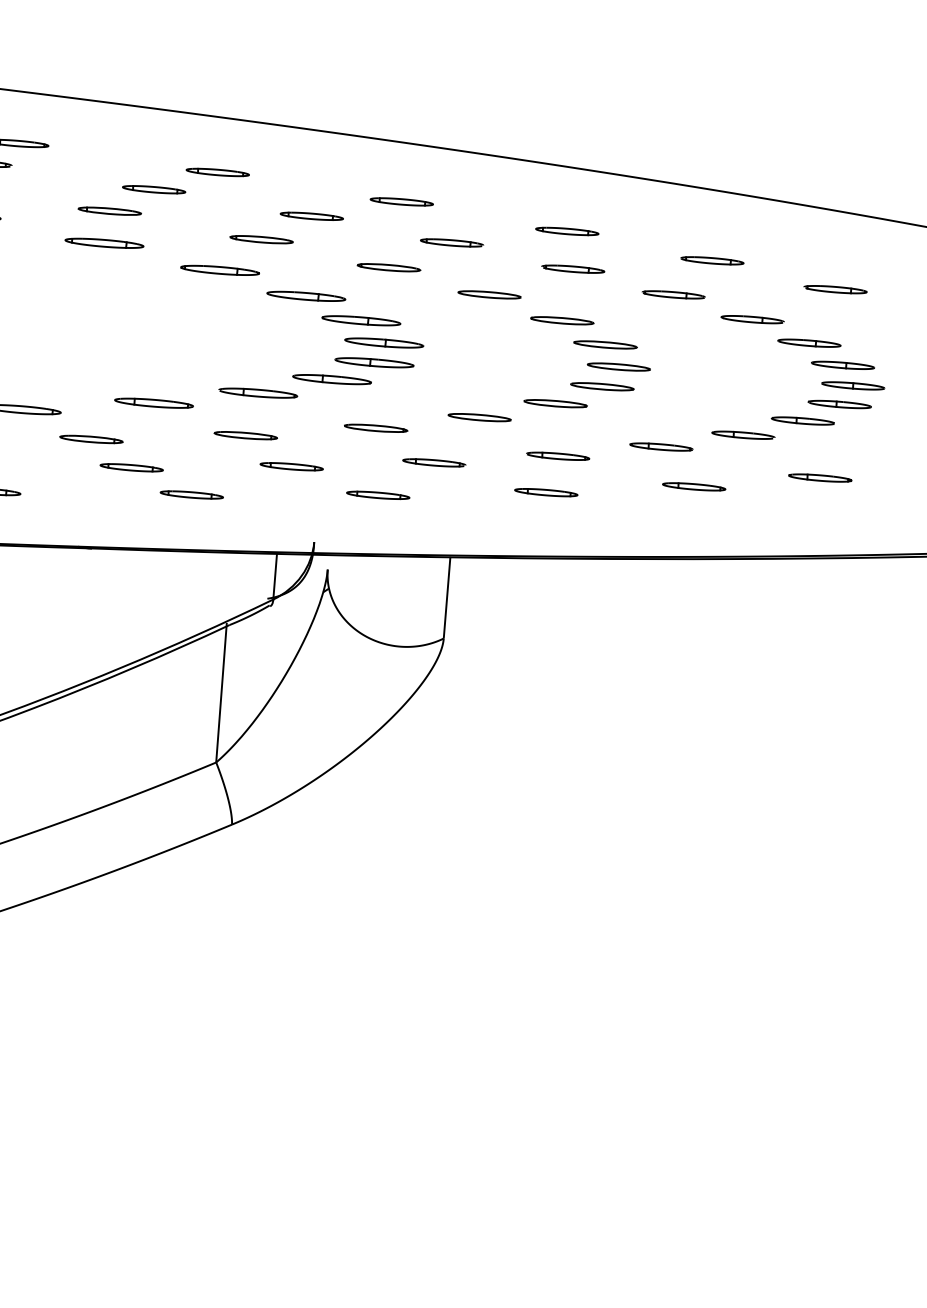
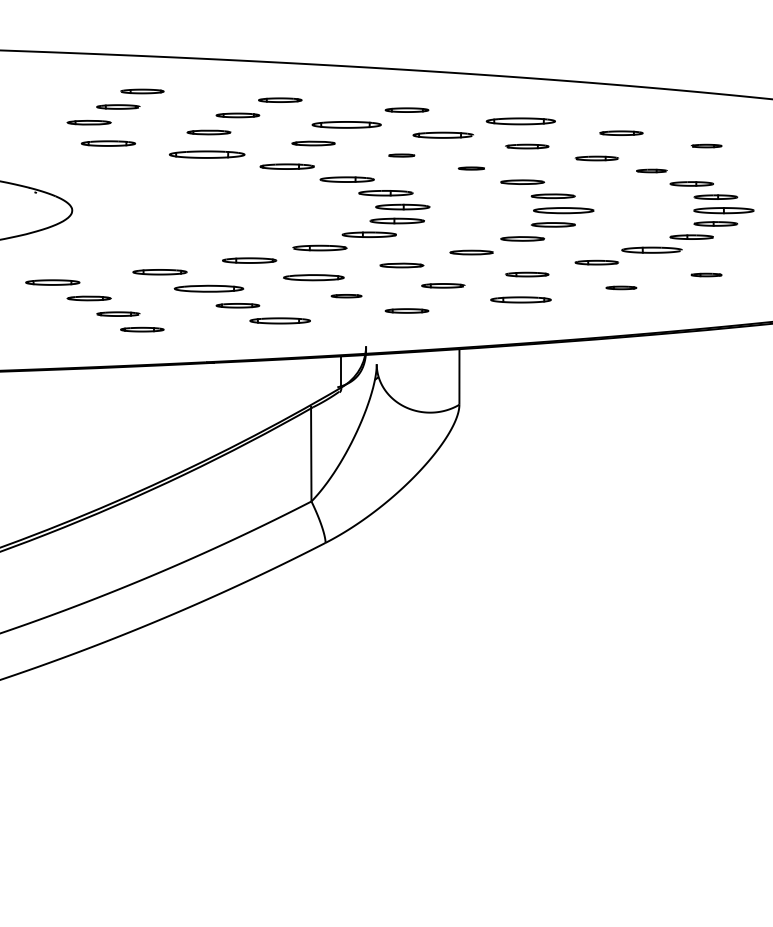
part: (311, 215) -> (346, 124), size x1.6
part: (567, 230) -> (521, 120), size x1.6
part: (103, 243) -> (206, 154), size x1.4
part: (452, 243) -> (443, 135), size x1.4
part: (388, 267) -> (401, 155), size x0.6
part: (835, 288) -> (706, 145), size x0.7
part: (489, 294) -> (471, 168), size x0.6
part: (752, 318) -> (651, 170), size x0.7
part: (618, 366) -> (563, 210), size x1.4
part: (852, 385) -> (723, 210), size x1.4
part: (742, 434) -> (651, 249), size x1.4
part: (245, 435) -> (313, 277), size x1.4
part: (90, 439) -> (208, 288), size x1.6
part: (291, 465) -> (346, 295), size x0.7
part: (820, 477) -> (706, 274), size x0.7
part: (694, 486) -> (621, 287), size x0.7
part: (546, 492) -> (521, 299), size x1.4
part: (192, 494) -> (280, 320), size x1.4

